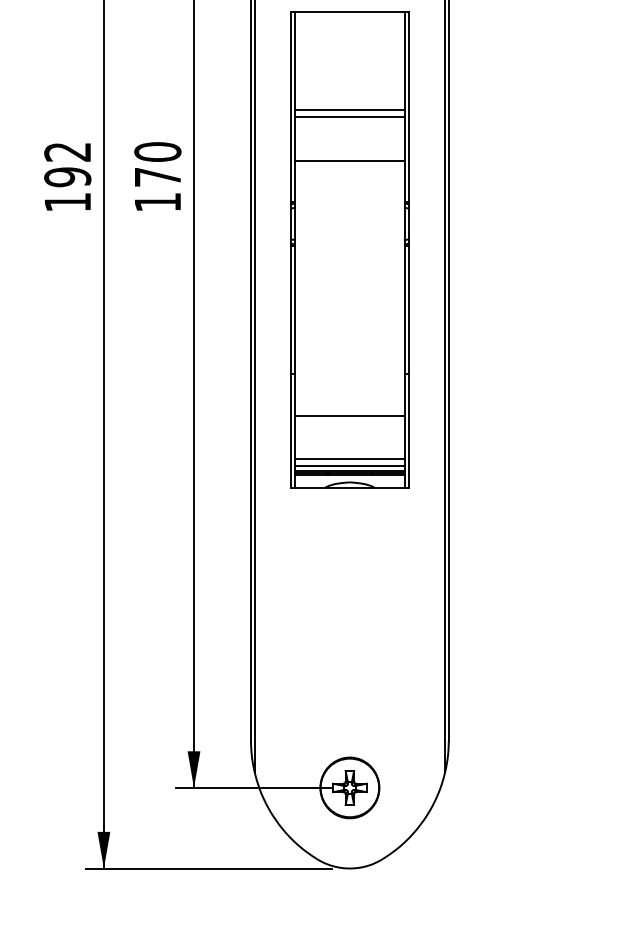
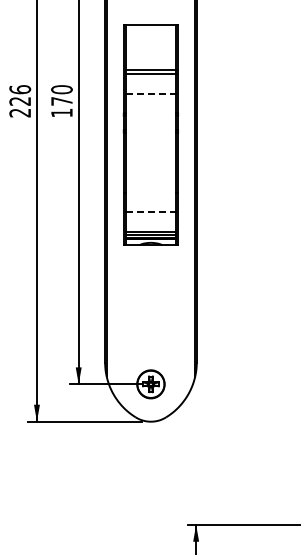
line: (351, 160) -> (151, 93), solid -> dashed
text: (68, 177) -> (20, 101), 192 -> 226
line: (351, 414) -> (151, 211), solid -> dashed

